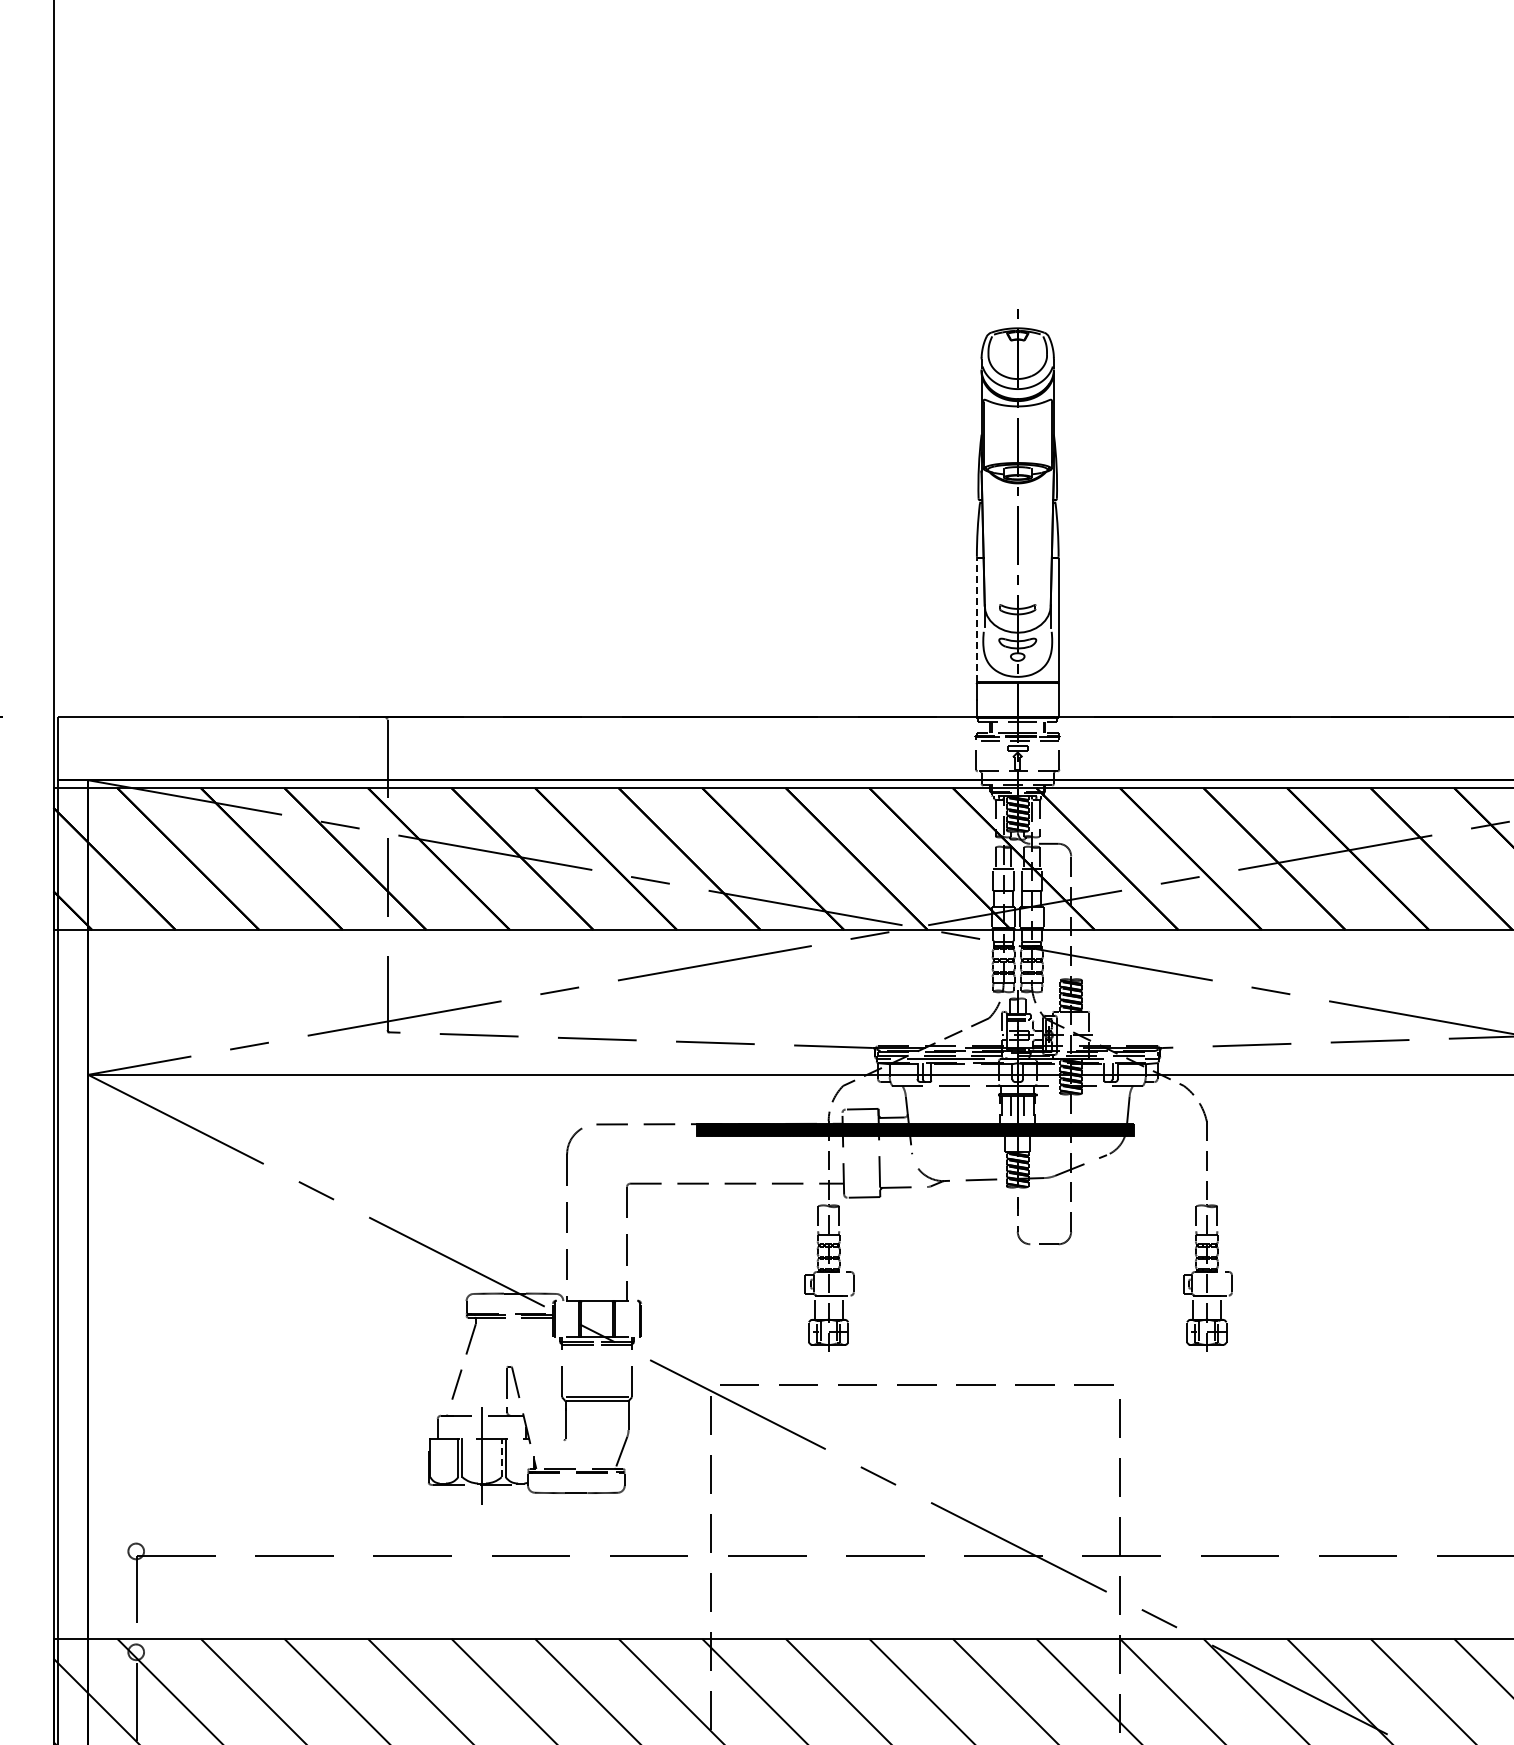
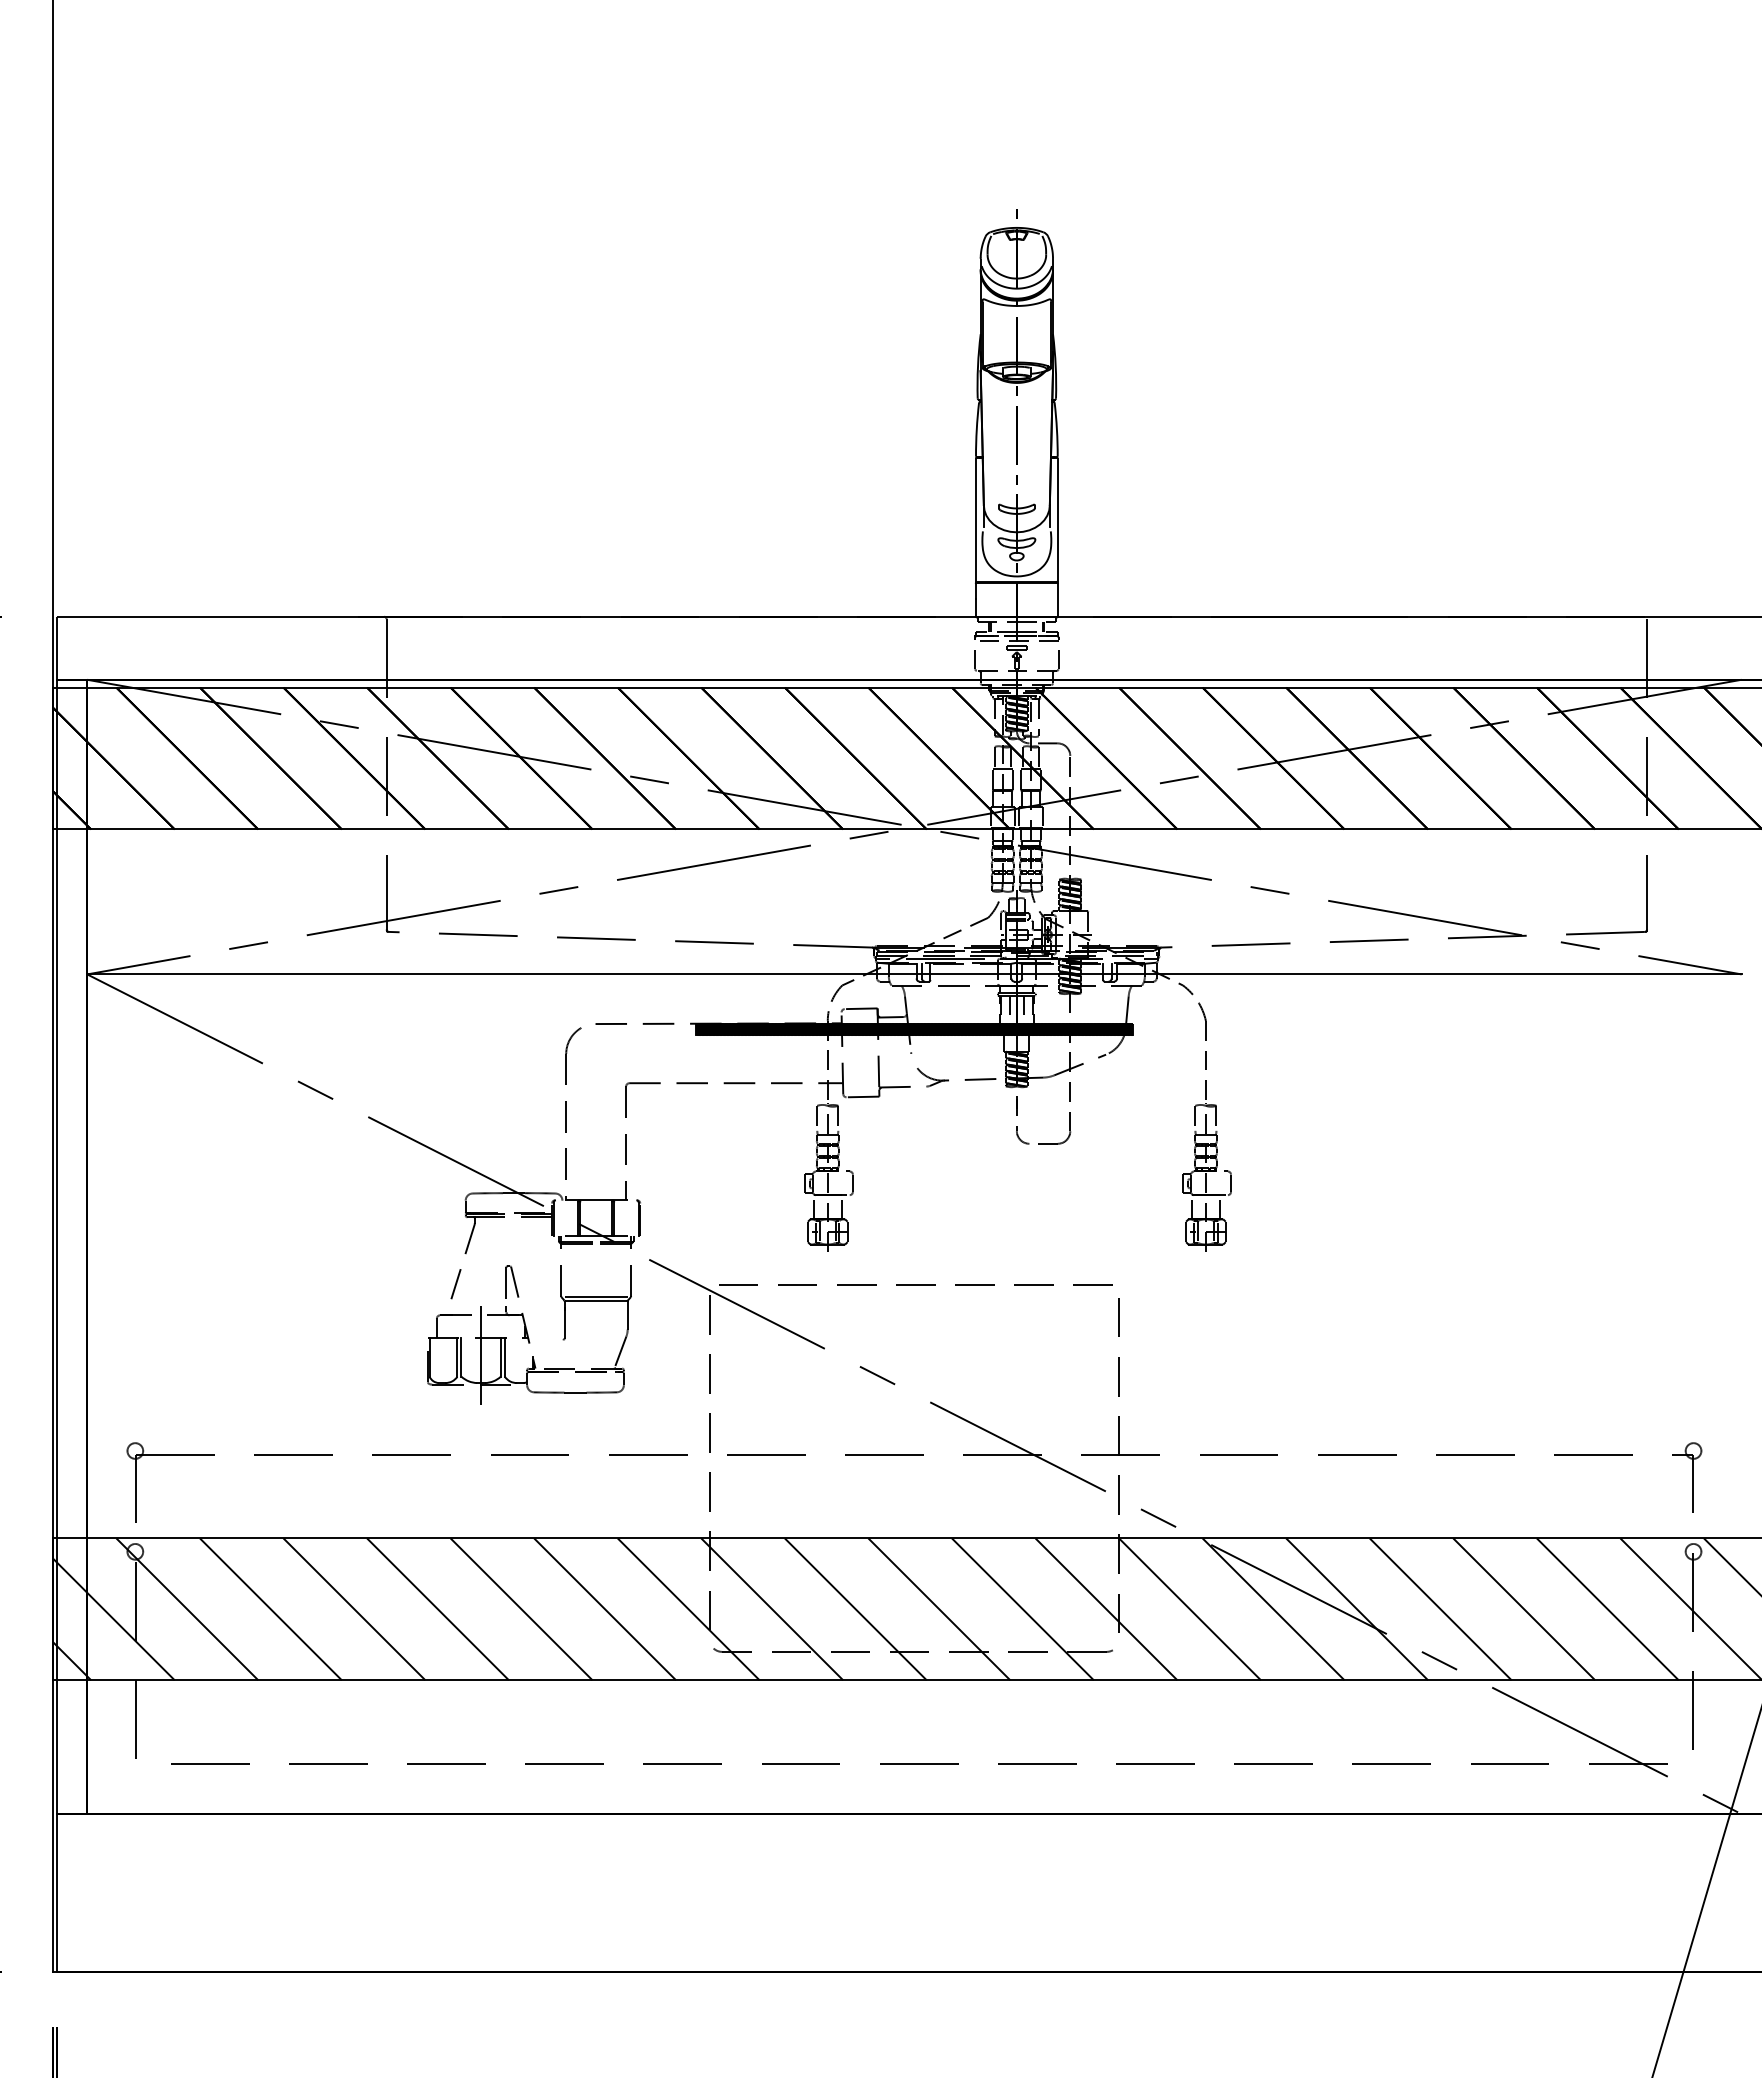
line: (977, 619) -> (976, 519), dashed -> solid
line: (501, 1457) -> (500, 1357), dashed -> solid

